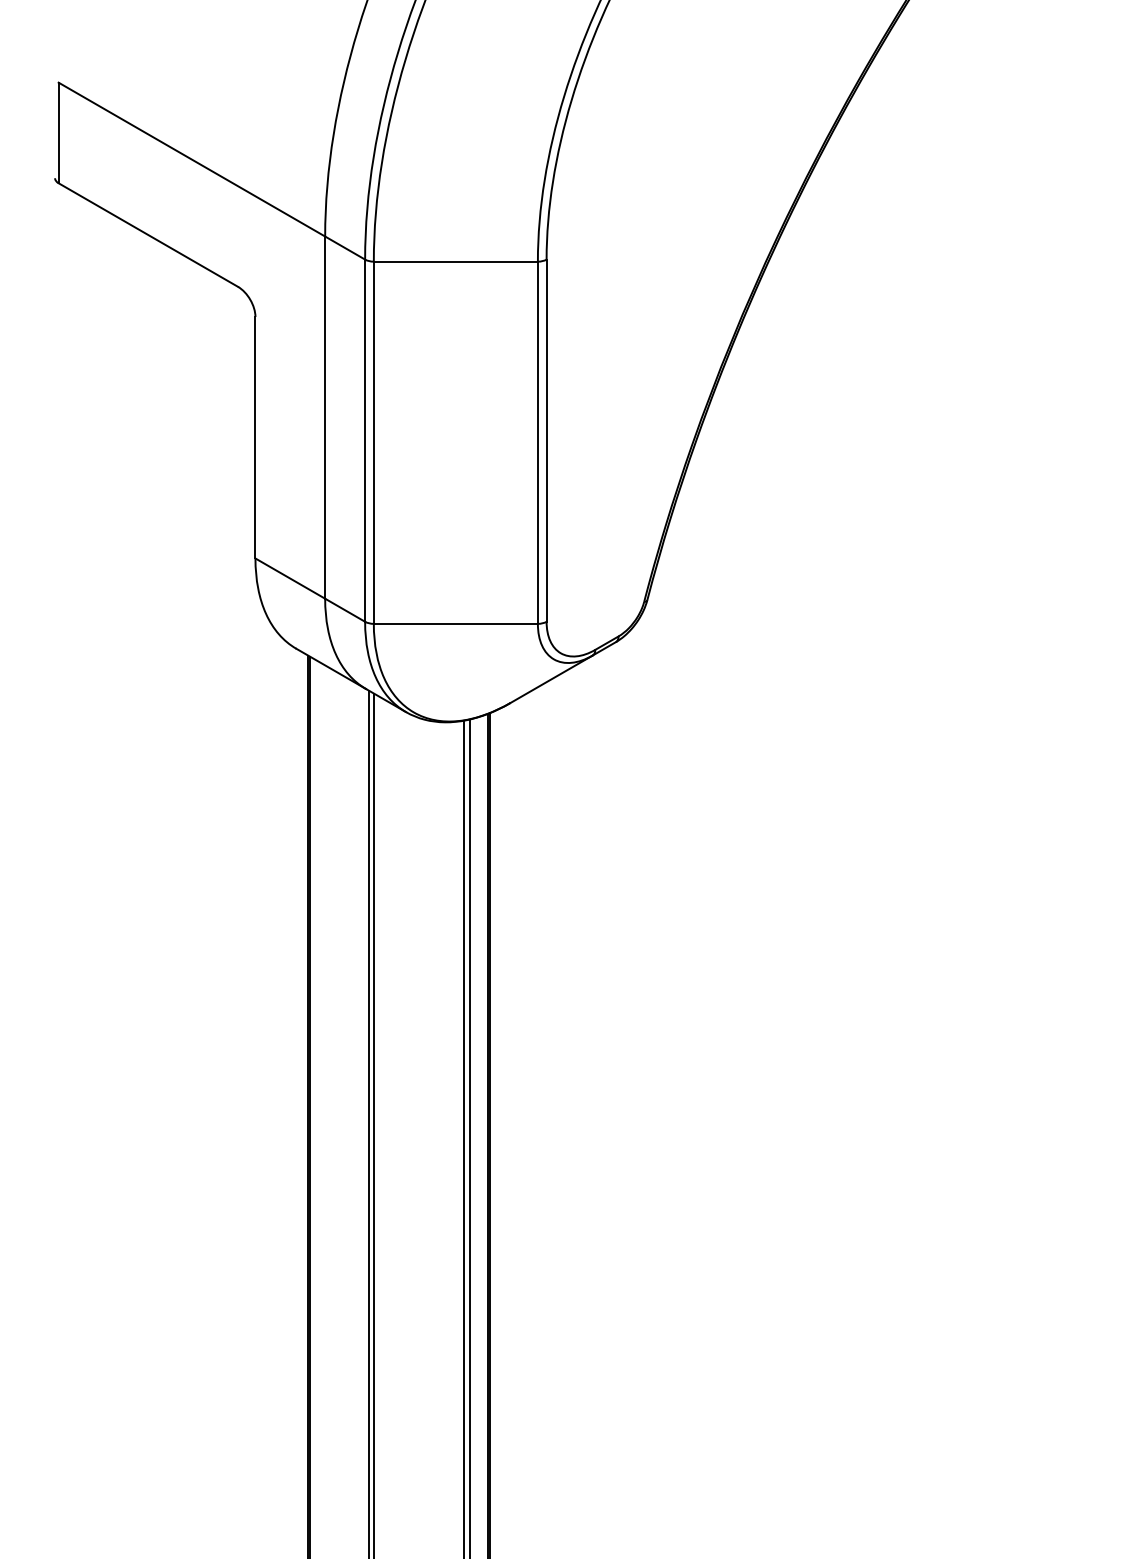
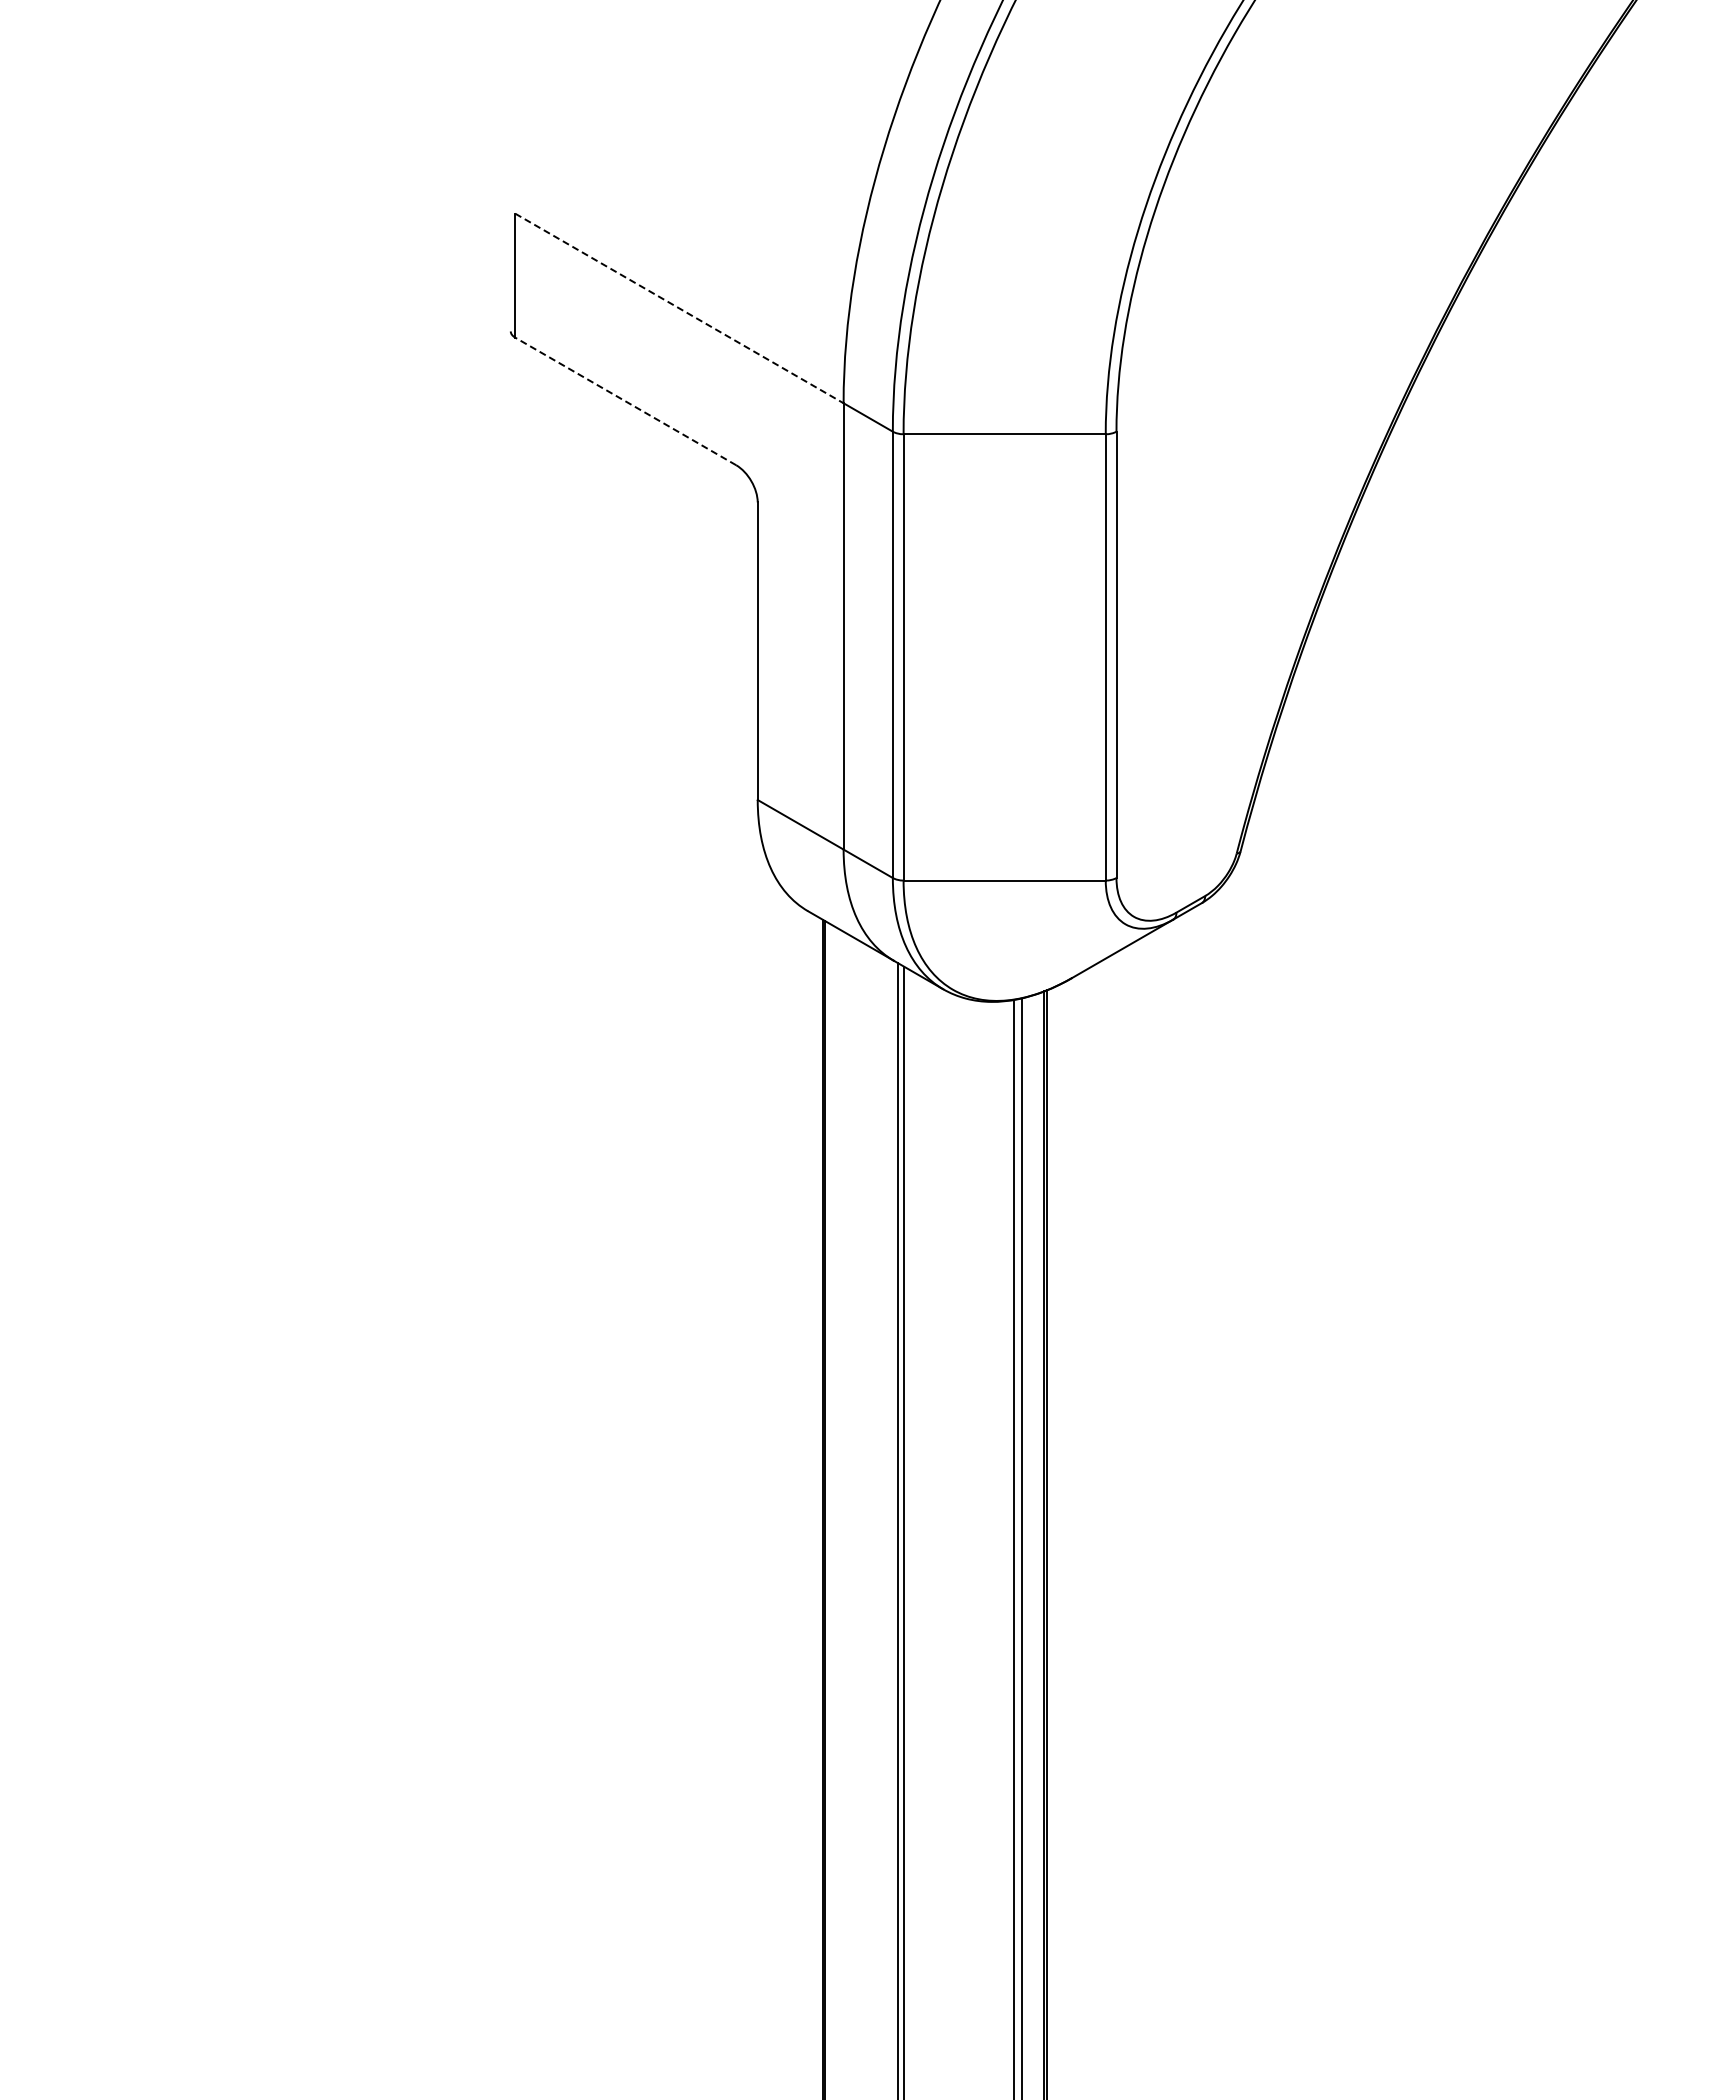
line: (191, 159) -> (679, 308), solid -> dashed
line: (148, 235) -> (625, 401), solid -> dashed

